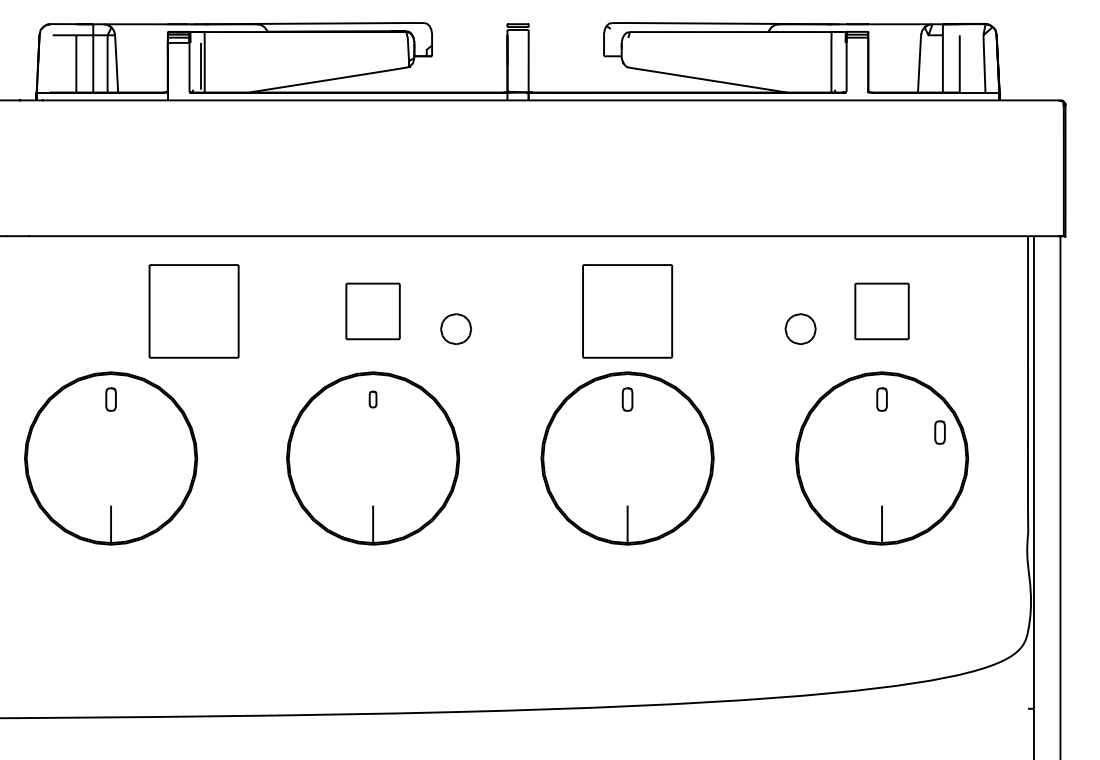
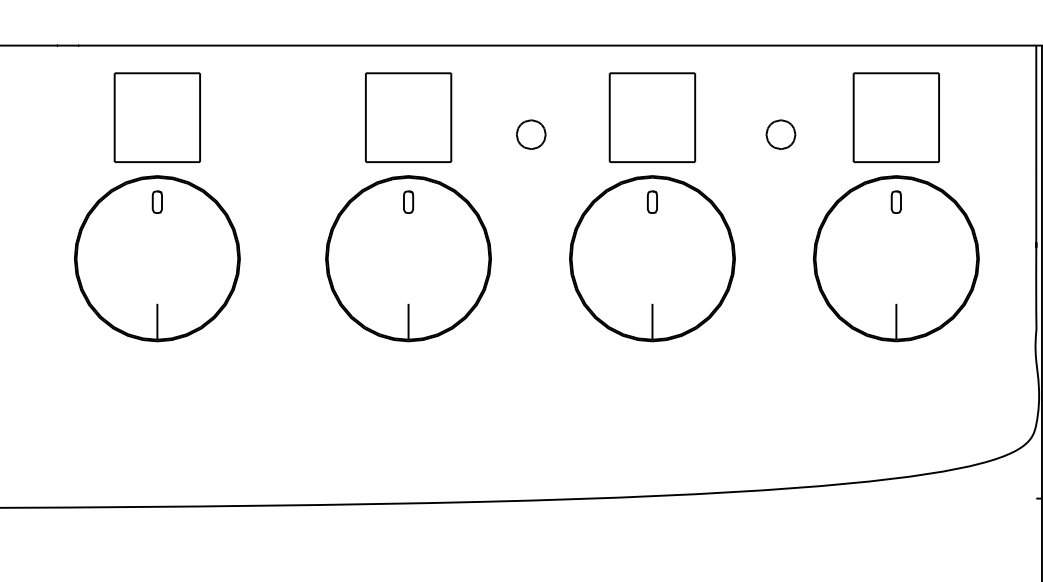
part: (193, 311) -> (156, 117), moved
part: (372, 311) -> (407, 117), size x1.67
part: (881, 311) -> (895, 117), size x1.67
part: (456, 329) -> (531, 135), moved
part: (800, 329) -> (780, 135), moved
part: (372, 399) -> (407, 202), size x1.43
part: (939, 432) -> (951, 233), removed

